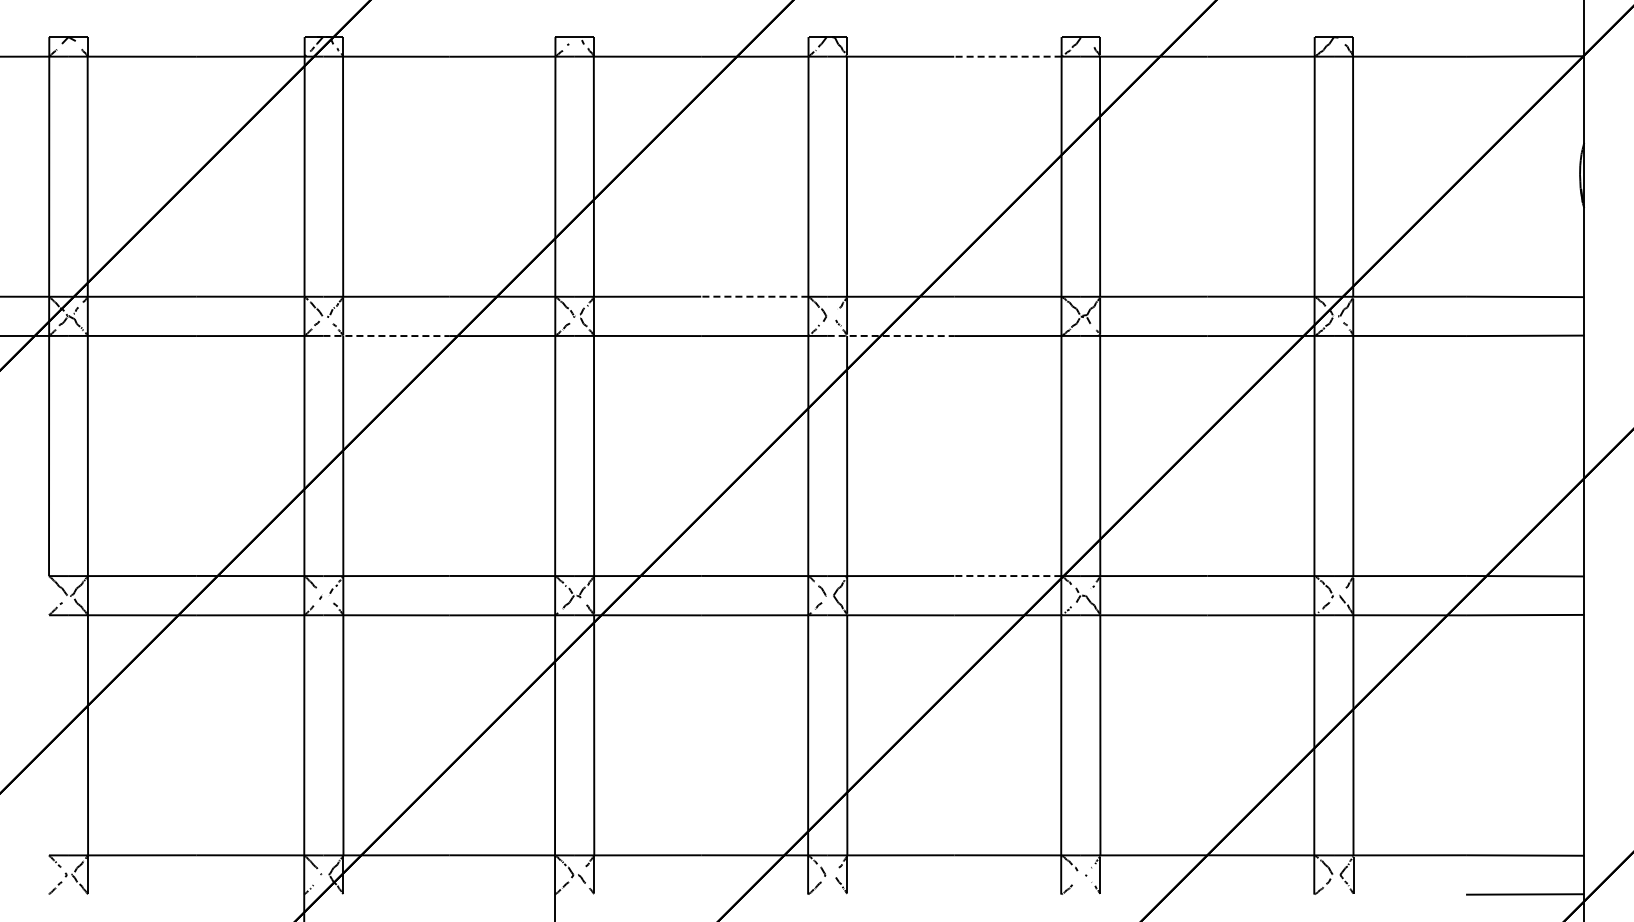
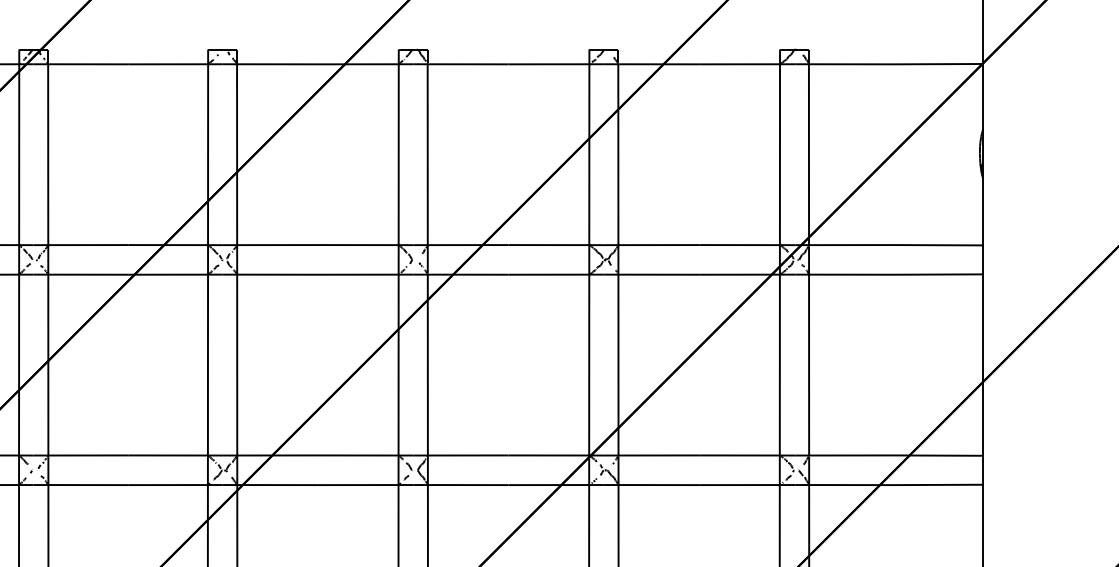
line: (1007, 56) -> (548, 64), dashed -> solid
line: (754, 296) -> (358, 244), dashed -> solid
line: (386, 336) -> (80, 275), dashed -> solid
line: (891, 336) -> (461, 275), dashed -> solid
line: (1007, 576) -> (548, 455), dashed -> solid

